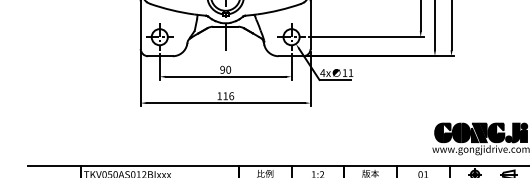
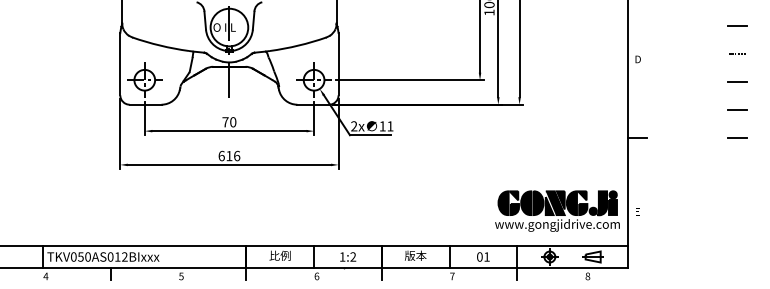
text: (222, 70) -> (225, 122), 90 -> 70
text: (322, 73) -> (353, 126), 4x -> 2x
text: (219, 95) -> (221, 155), 116 -> 616

